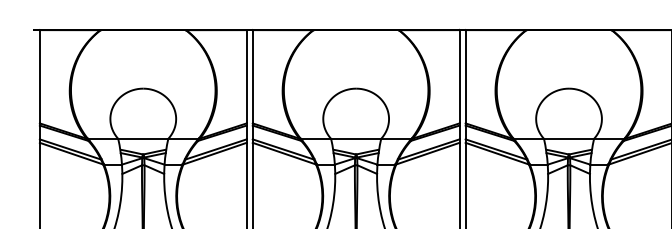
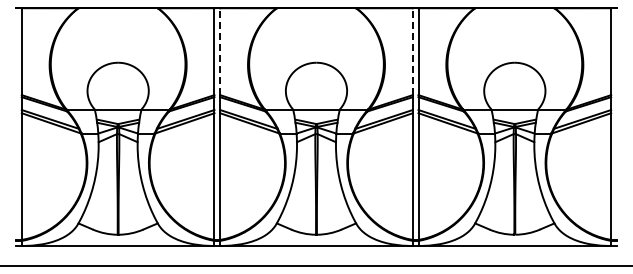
line: (253, 76) -> (220, 51), solid -> dashed
line: (459, 76) -> (412, 51), solid -> dashed

